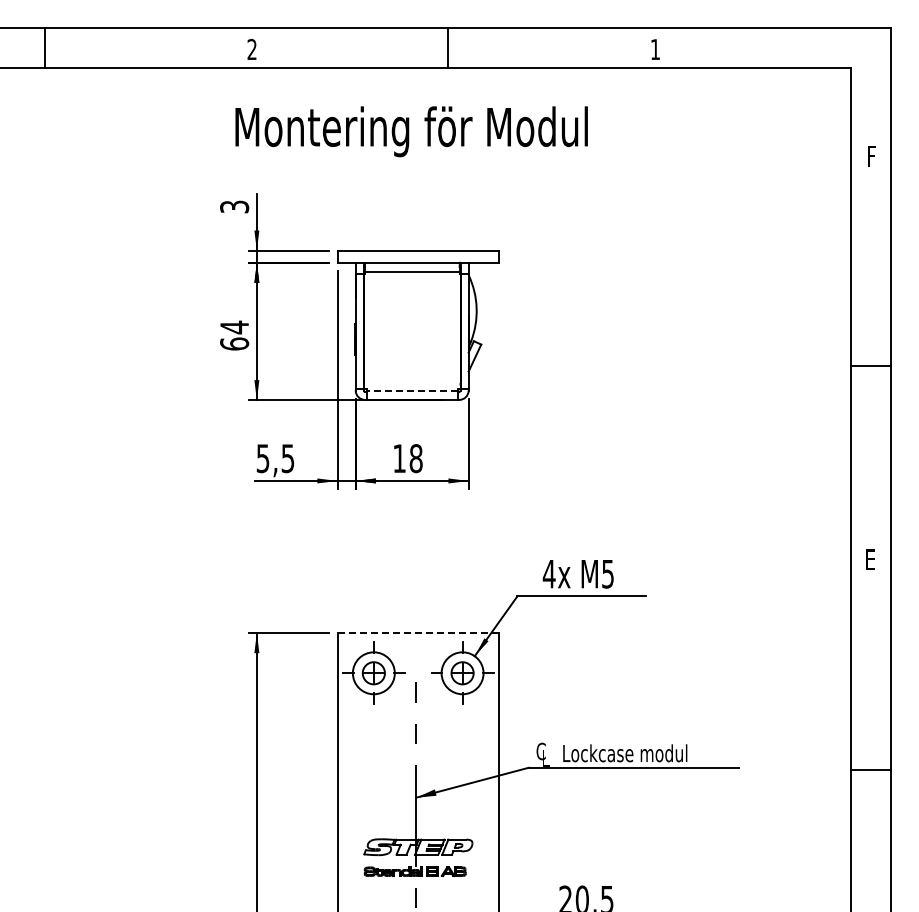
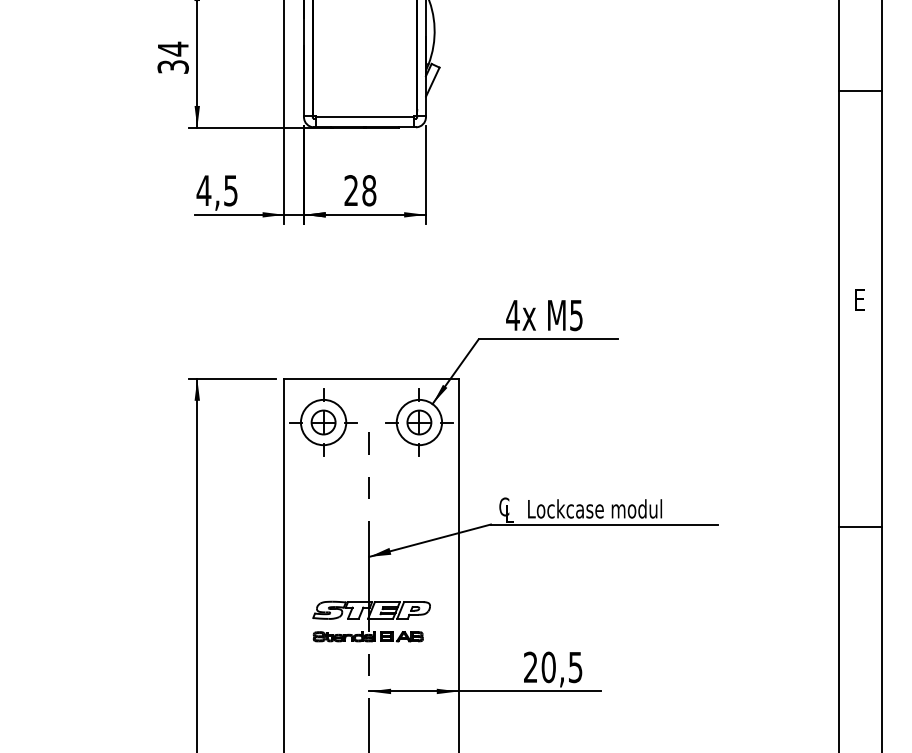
text: (234, 343) -> (173, 66), 64 -> 34
line: (412, 390) -> (365, 117), dashed -> solid
text: (262, 458) -> (203, 190), 5,5 -> 4,5
text: (399, 458) -> (351, 190), 18 -> 28
line: (418, 632) -> (371, 378), dashed -> solid

